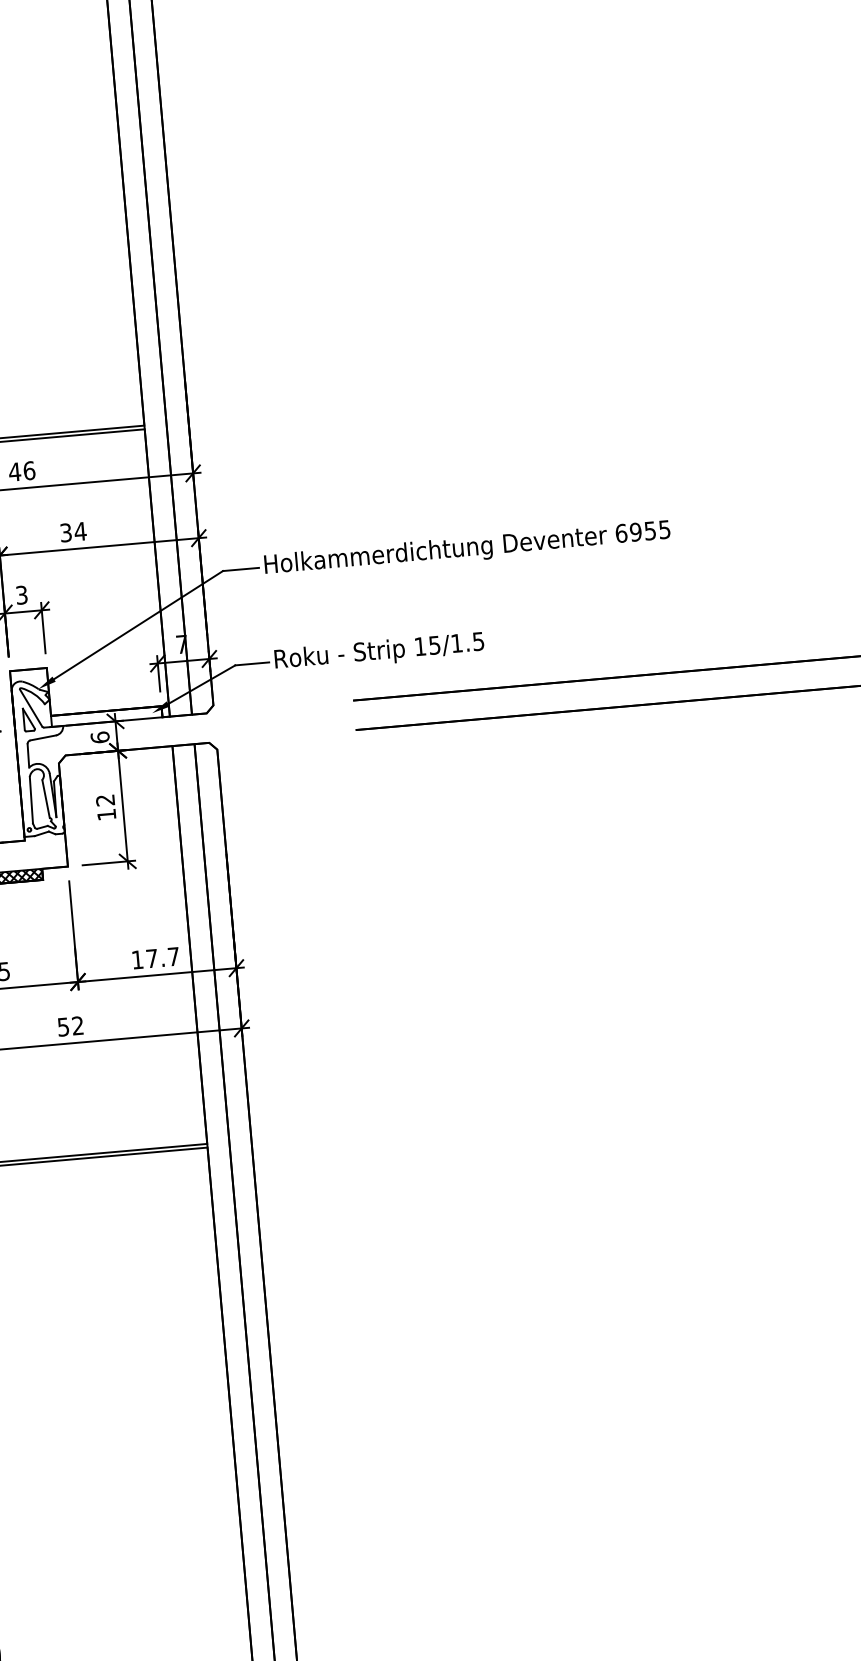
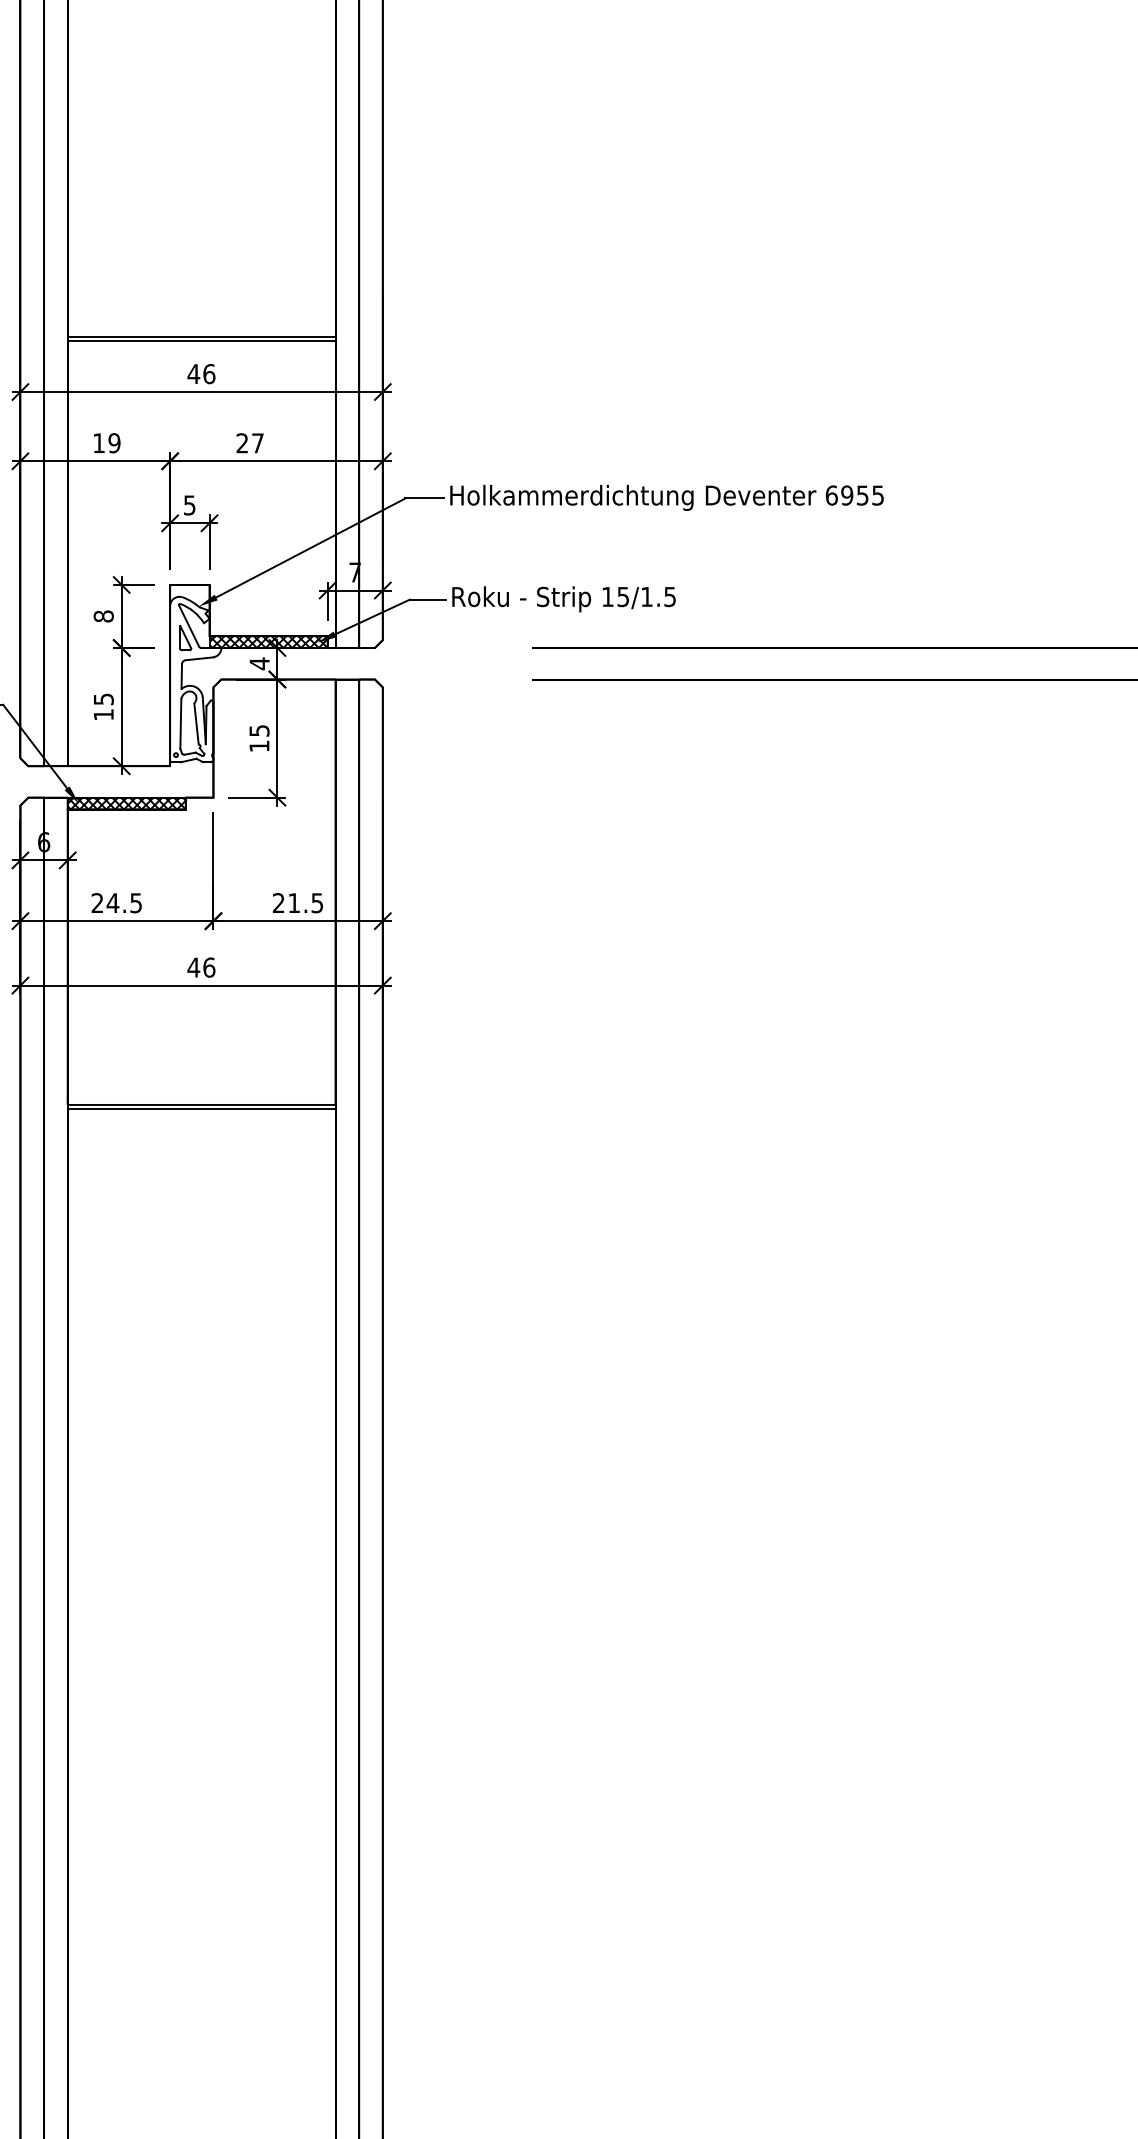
text: (73, 532) -> (250, 443), 34 -> 27
text: (21, 594) -> (189, 504), 3 -> 5
hatch: (106, 716) -> (268, 642), added
text: (100, 737) -> (259, 663), 6 -> 4
text: (105, 799) -> (259, 730), 12 -> 15
text: (155, 958) -> (297, 903), 17.7 -> 21.5
text: (70, 1026) -> (201, 967), 52 -> 46

